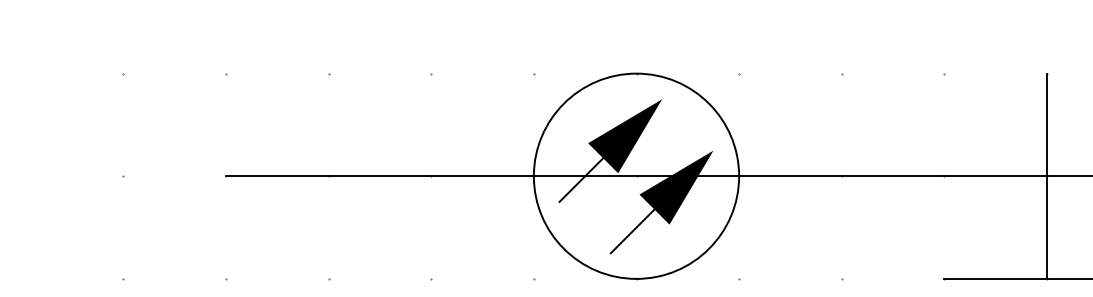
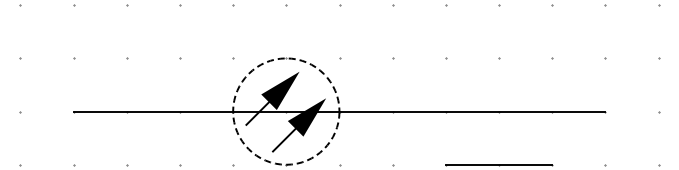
circle: (636, 176) -> (286, 111), solid -> dashed
line: (1047, 176) -> (499, 111), removed

